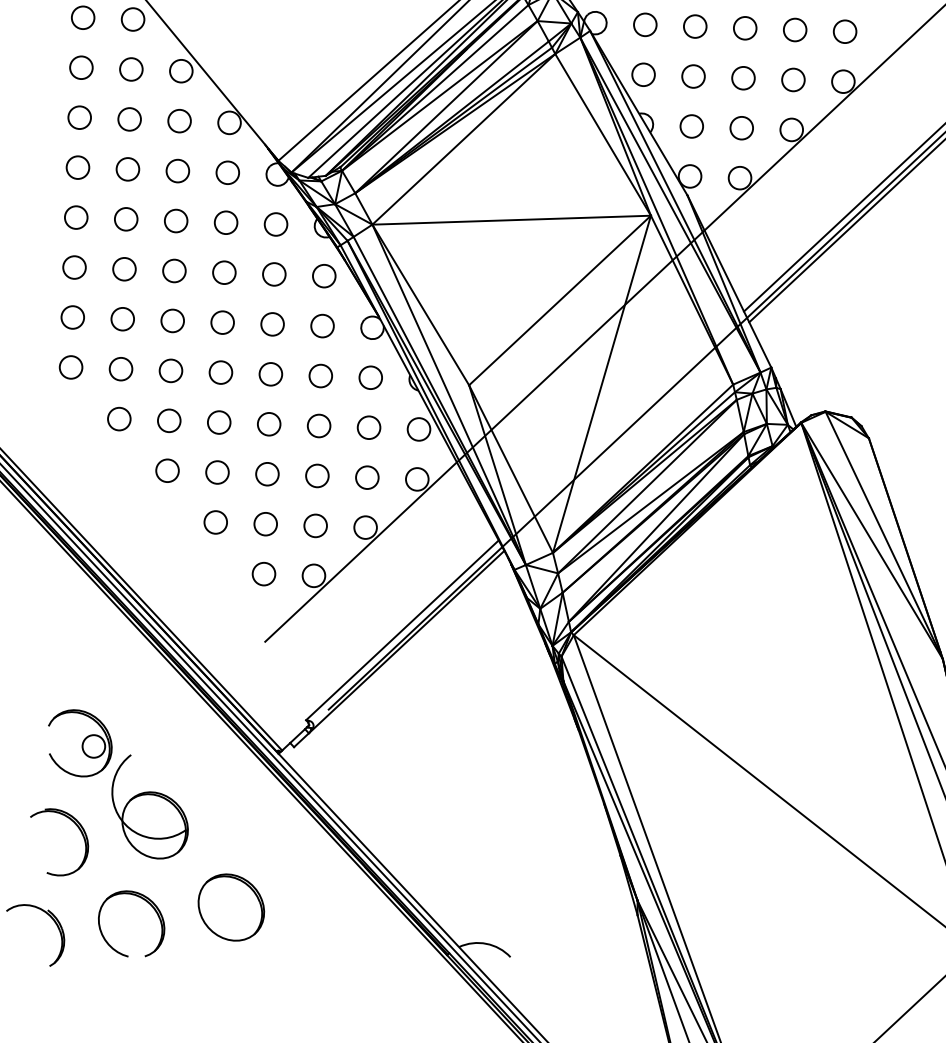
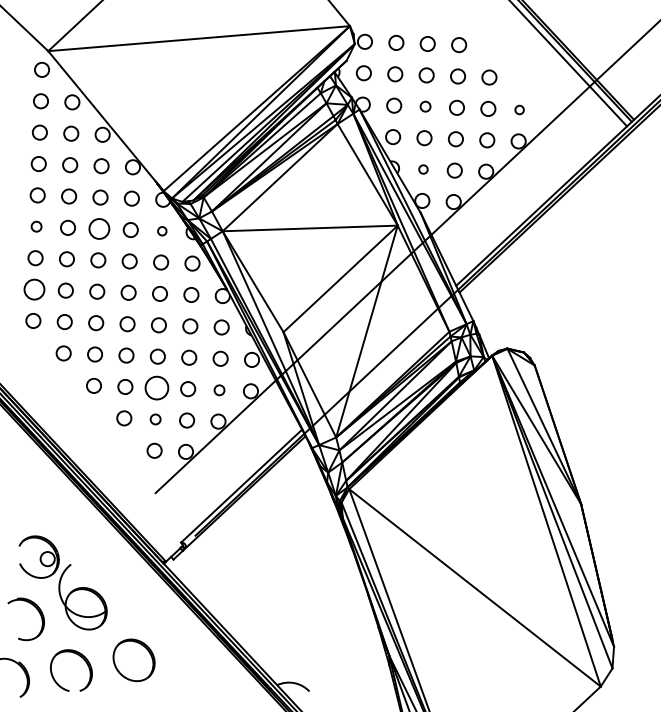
circle: (695, 26) -> (425, 106), size x0.7
circle: (844, 30) -> (519, 109), size x0.6
circle: (691, 126) -> (423, 169), size x0.6
circle: (76, 217) -> (36, 226), size x0.7
circle: (176, 220) -> (99, 228), size x1.4
circle: (276, 225) -> (162, 231), size x0.6
circle: (72, 317) -> (34, 289), size x1.4
circle: (266, 473) -> (156, 387), size x1.6
circle: (367, 478) -> (219, 390), size x0.7
circle: (265, 524) -> (155, 419), size x0.7

